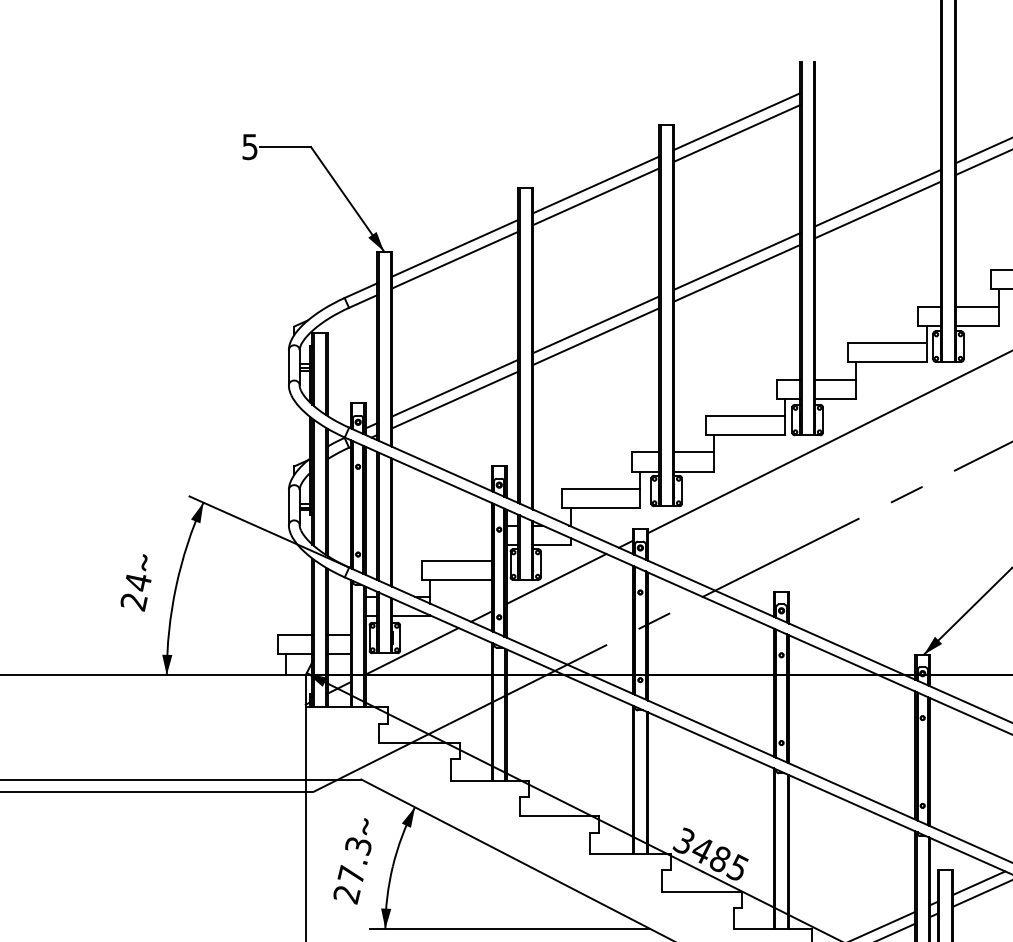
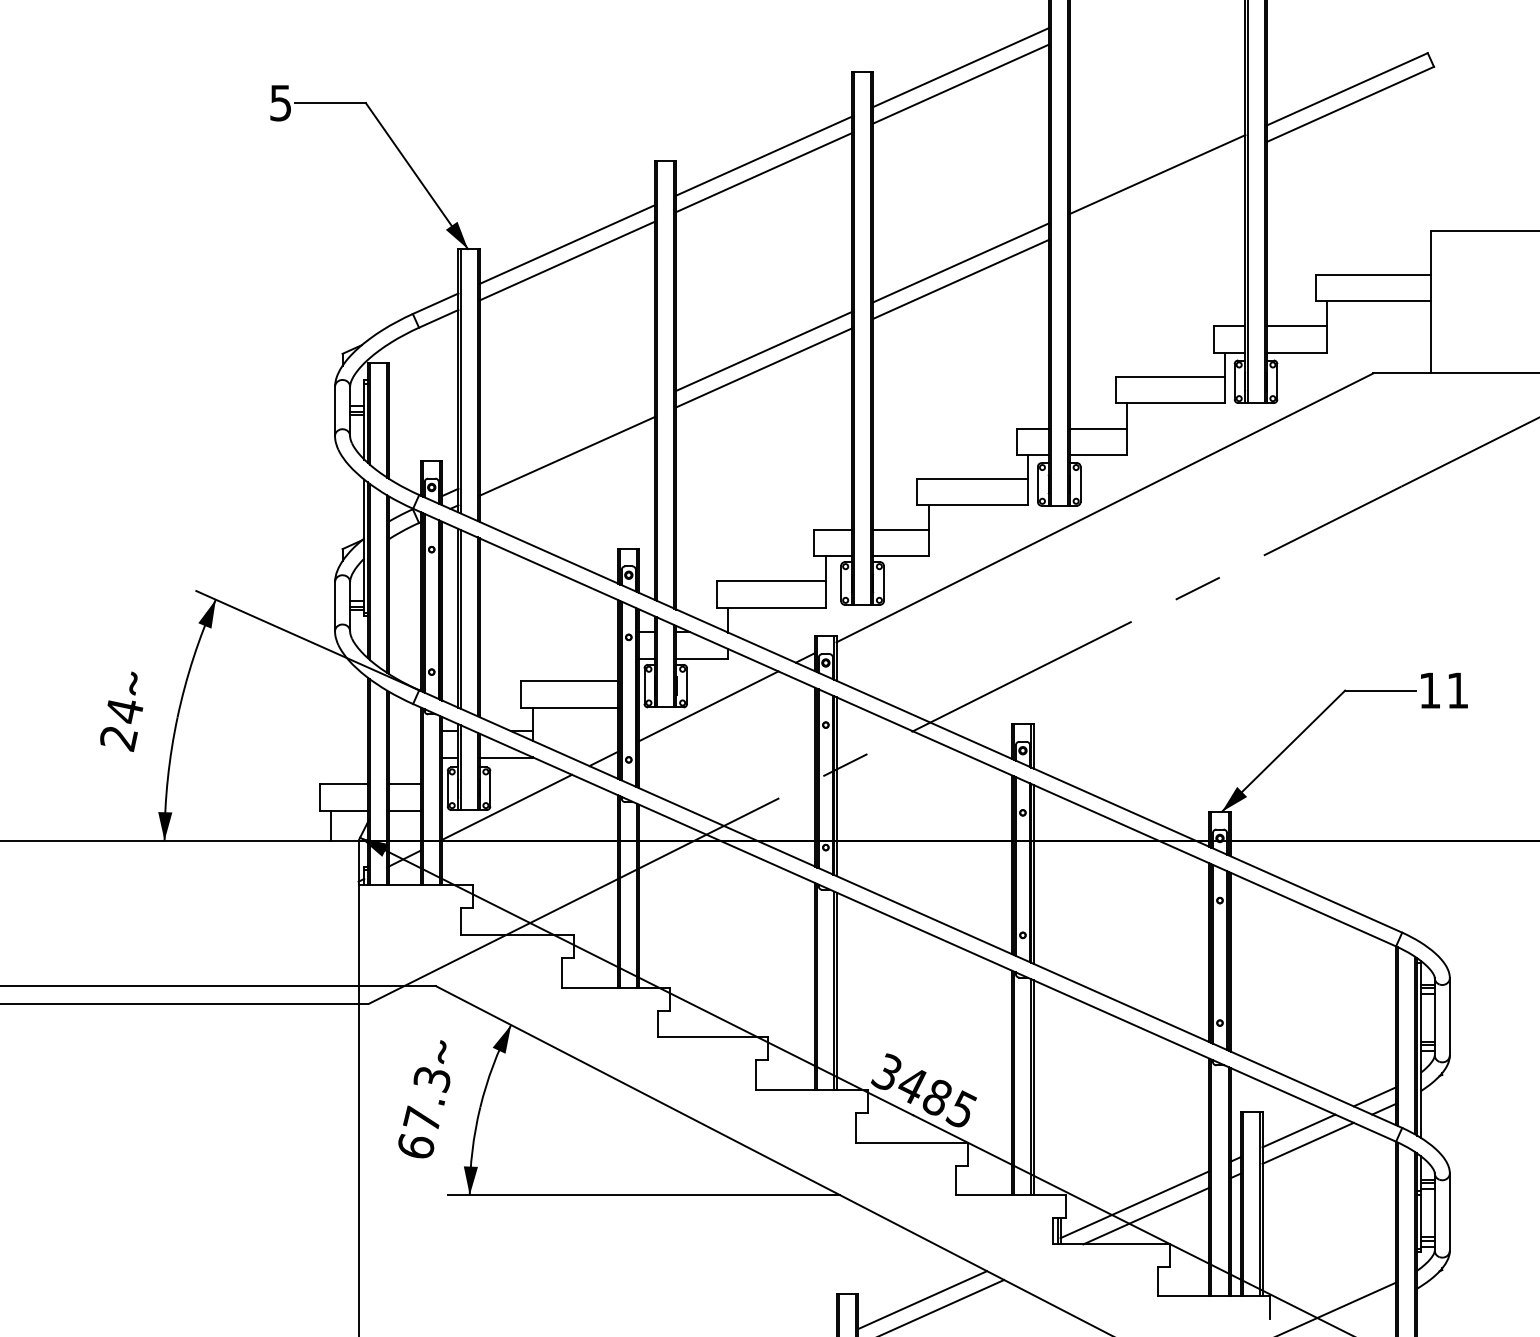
line: (877, 209) -> (1157, 190), removed
line: (455, 387) -> (567, 439), removed
text: (347, 894) -> (416, 1147), 27.3 -> 67.3

